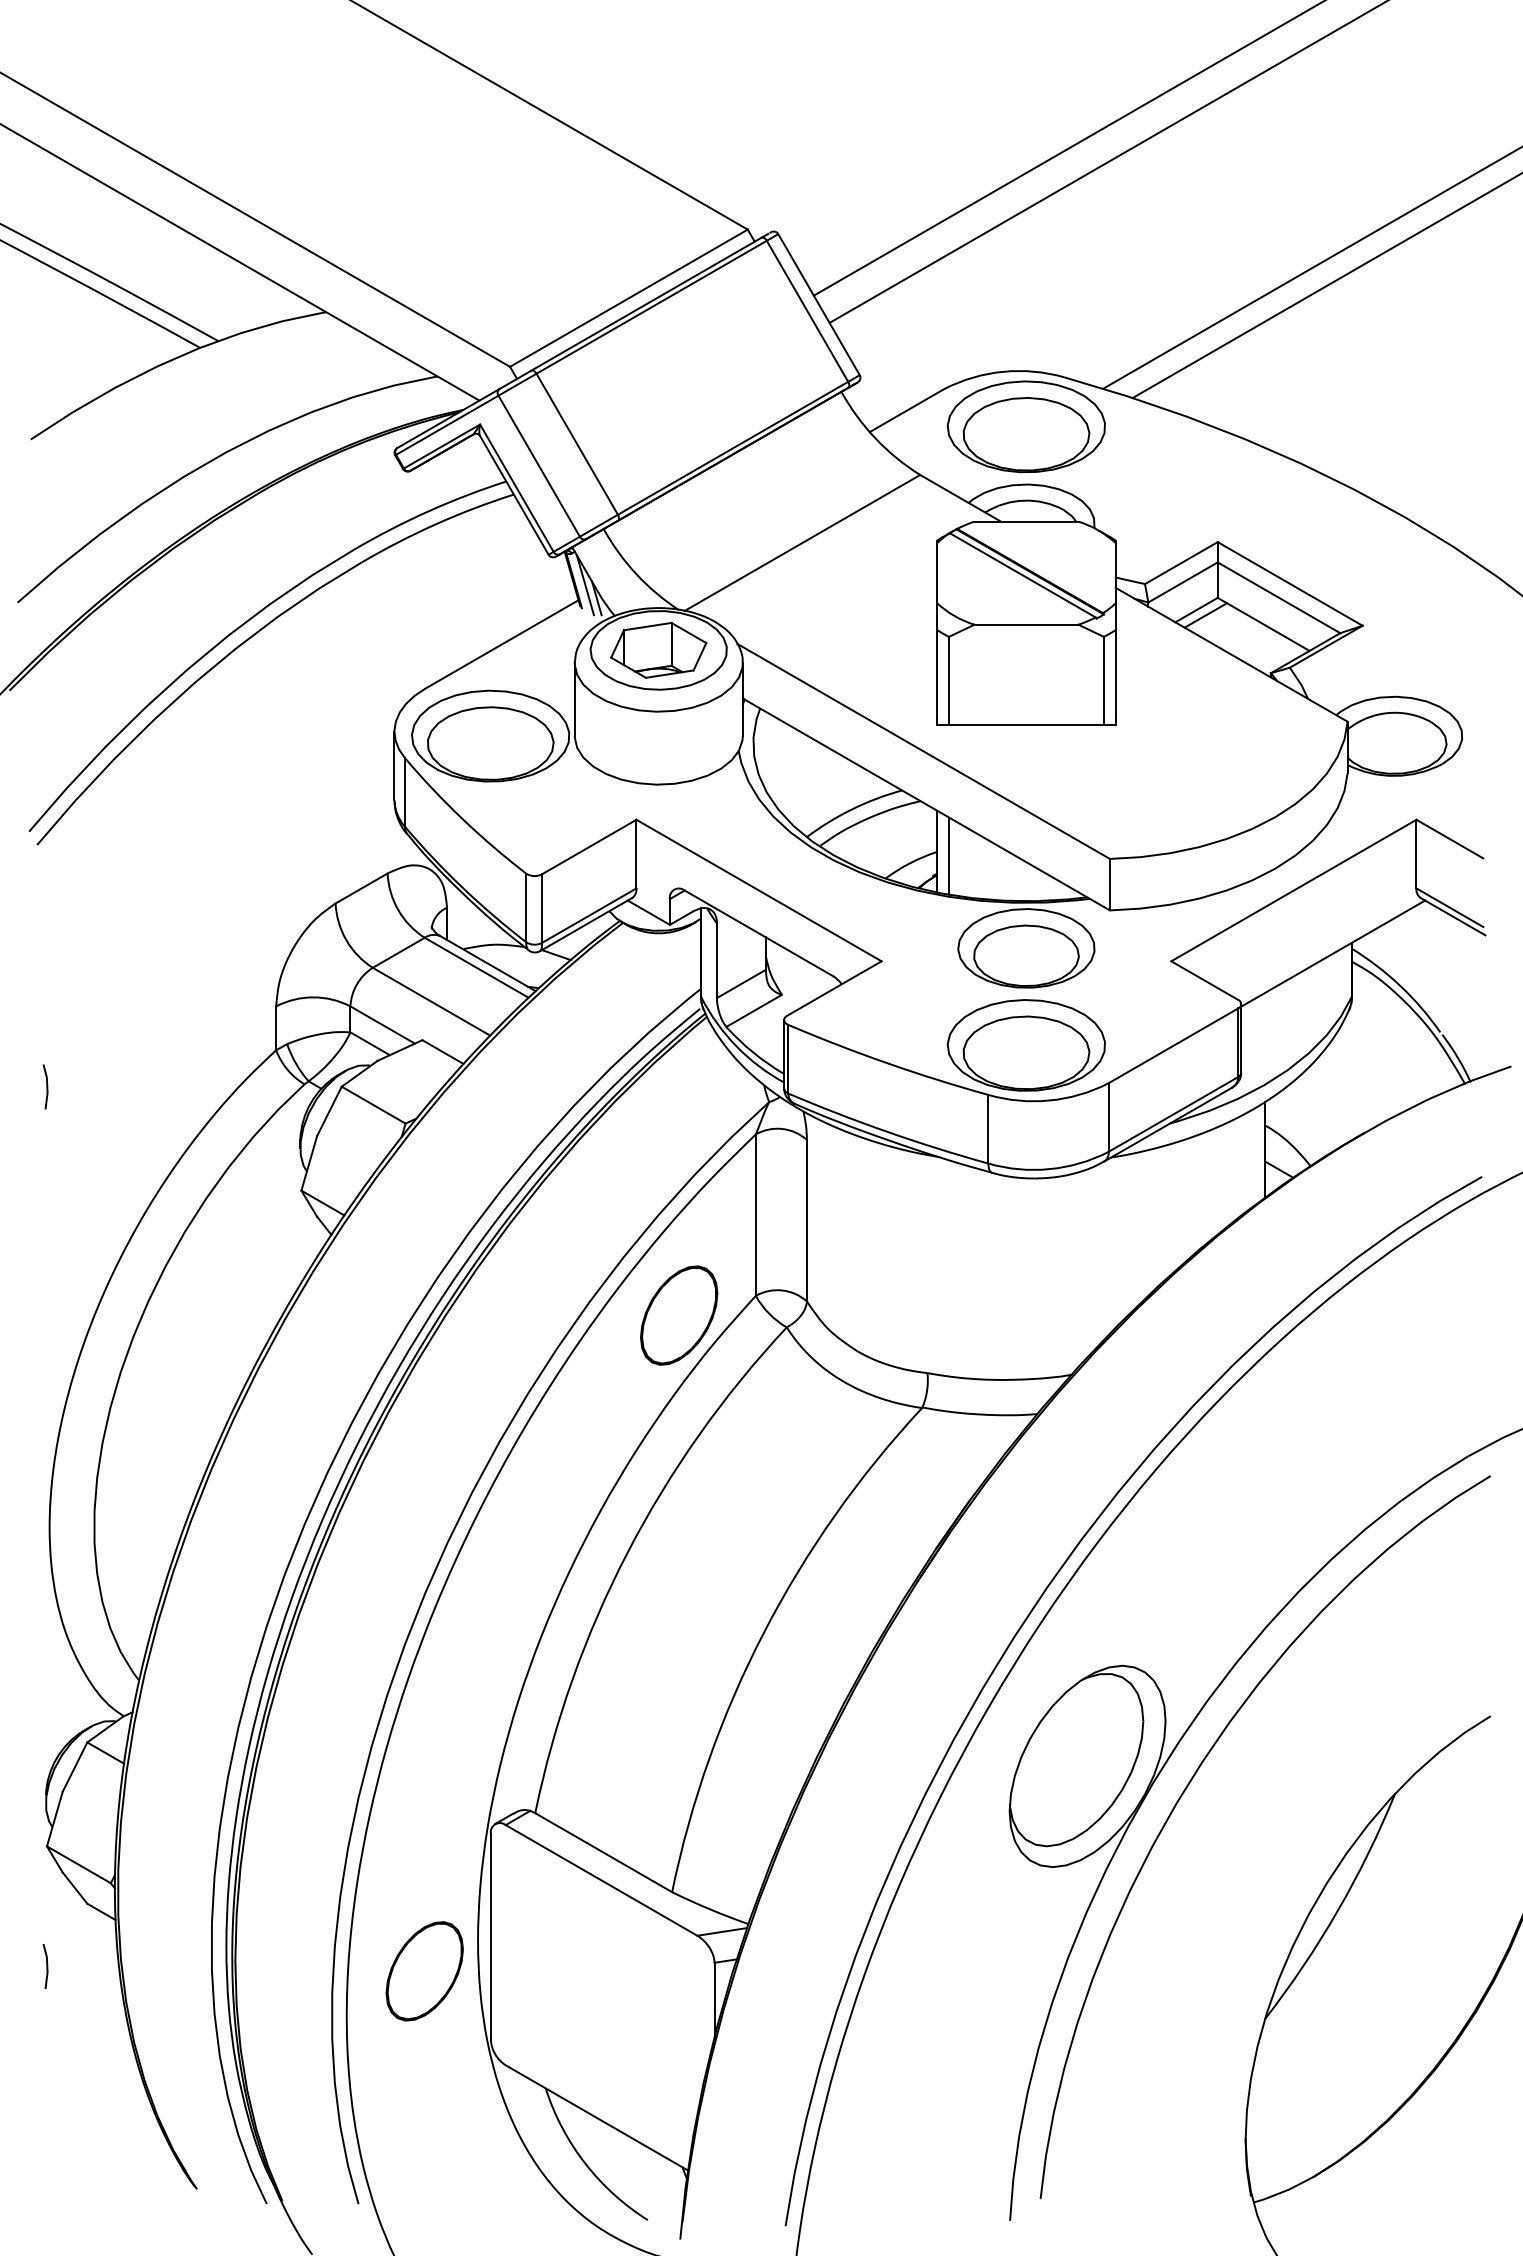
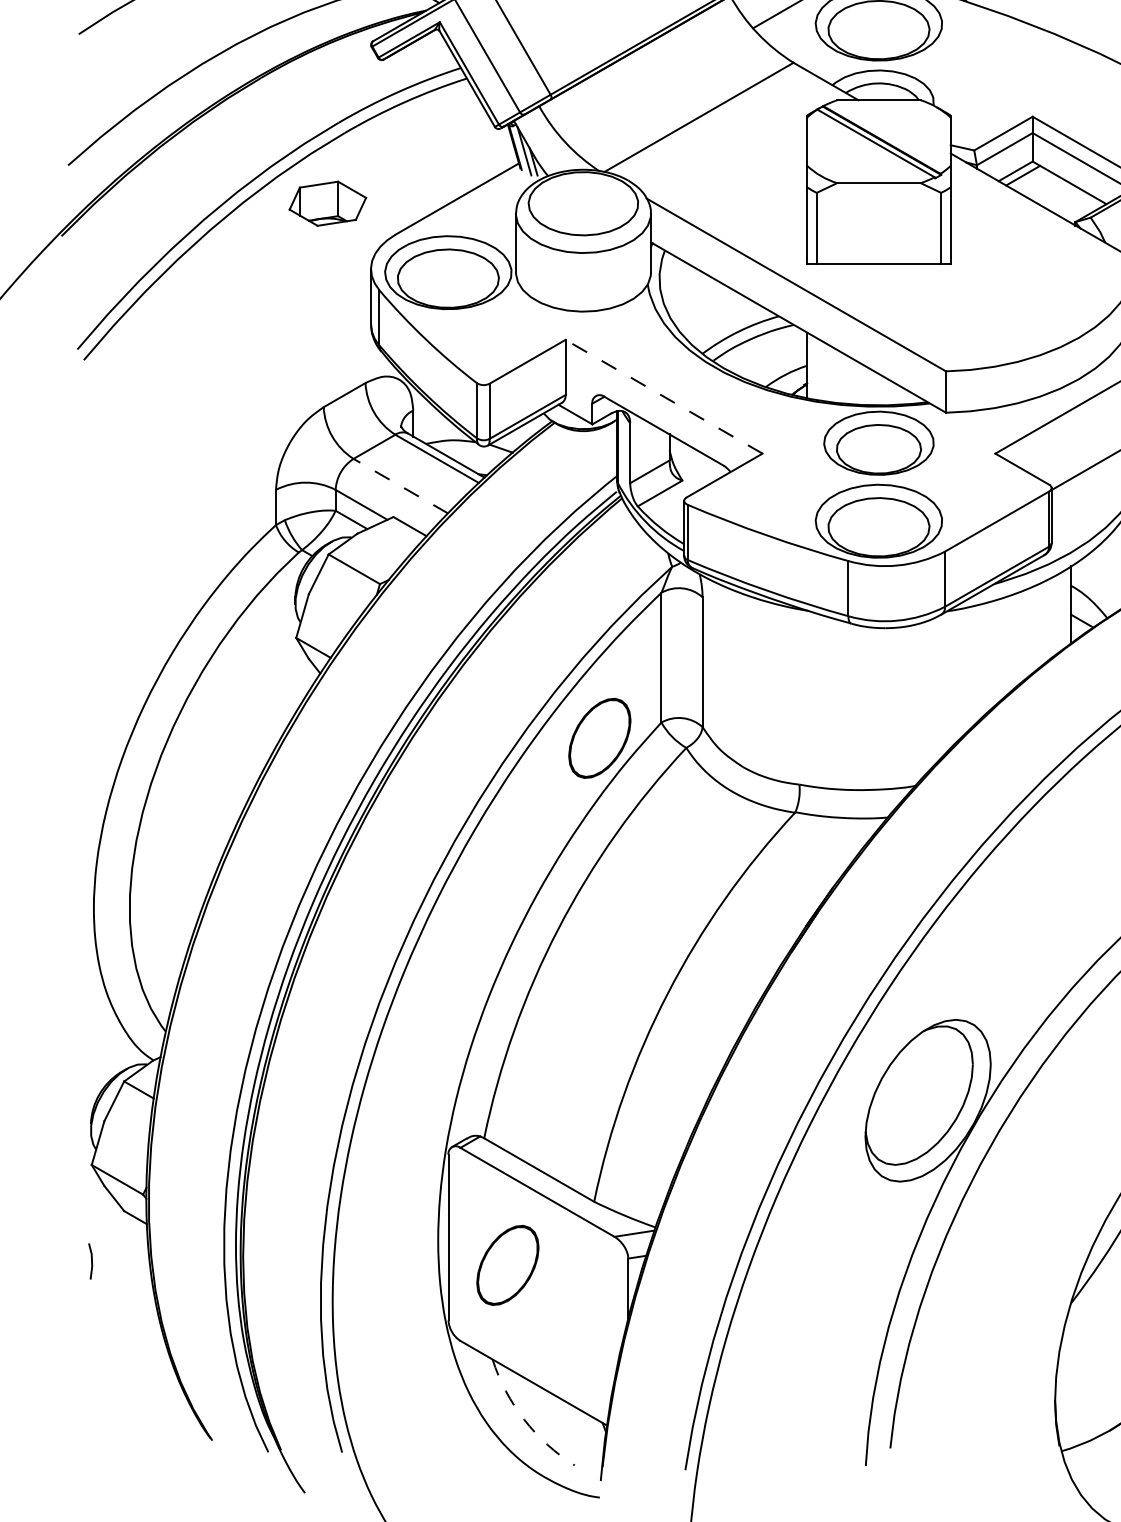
part: (658, 649) -> (327, 203), moved
line: (949, 855) -> (817, 368), removed
line: (759, 890) -> (664, 396), solid -> dashed
line: (431, 1001) -> (400, 485), solid -> dashed
line: (46, 1086) -> (91, 554), removed
part: (424, 1971) -> (507, 1265), moved
arc: (585, 2163) -> (524, 1419), solid -> dashed

